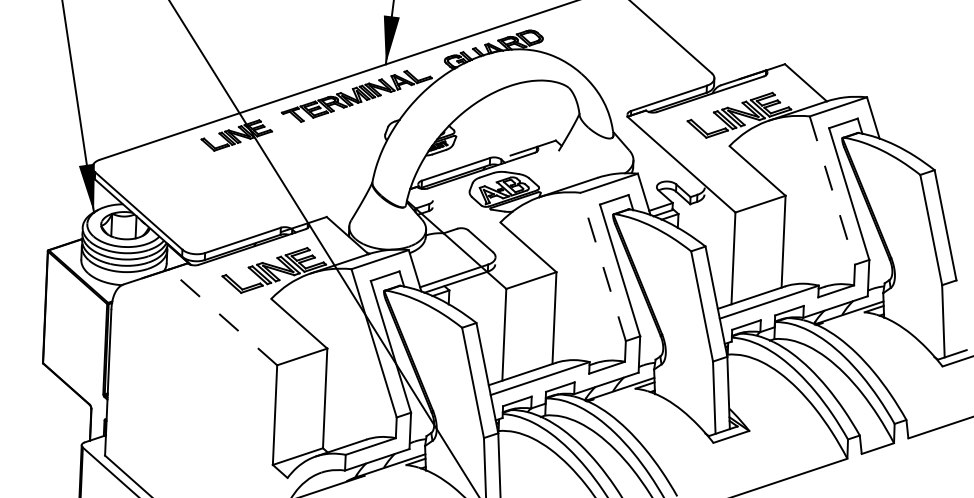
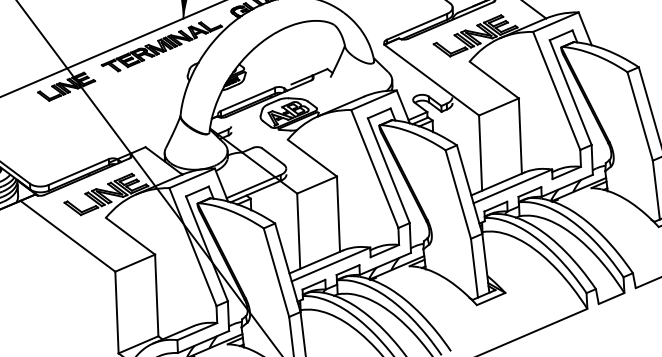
line: (832, 190) -> (556, 90), dashed -> solid
line: (603, 266) -> (375, 168), dashed -> solid
line: (222, 317) -> (67, 236), dashed -> solid

